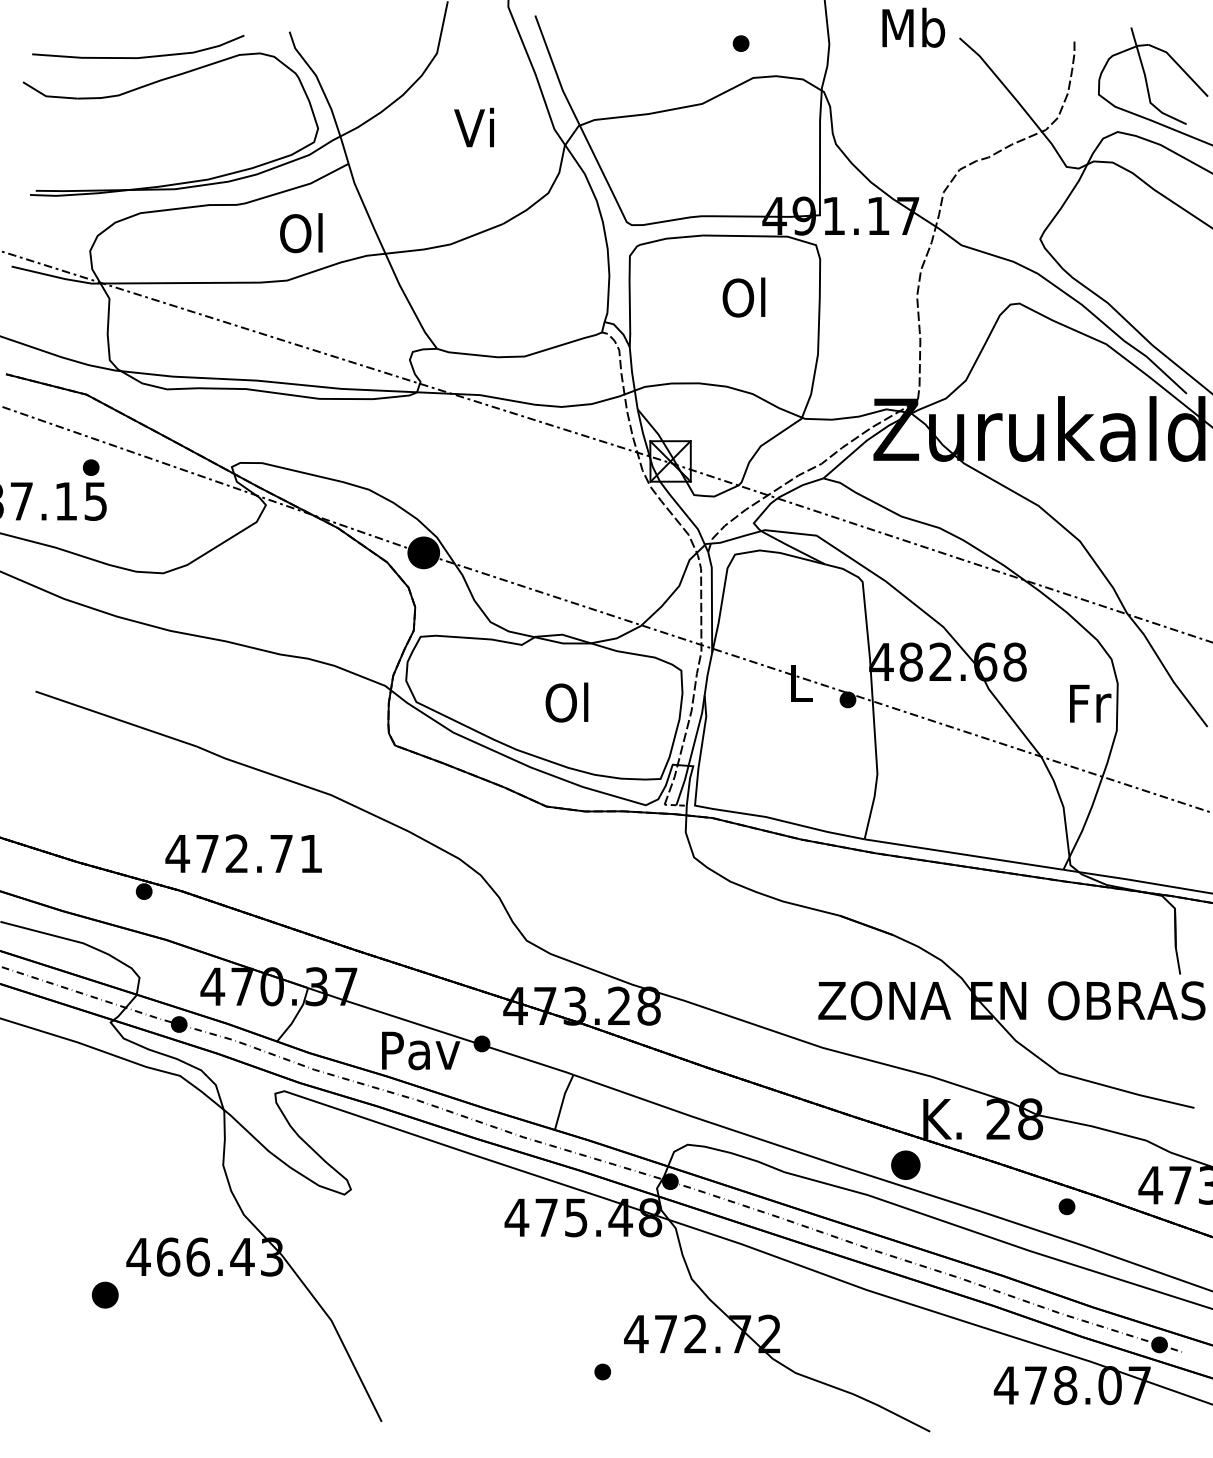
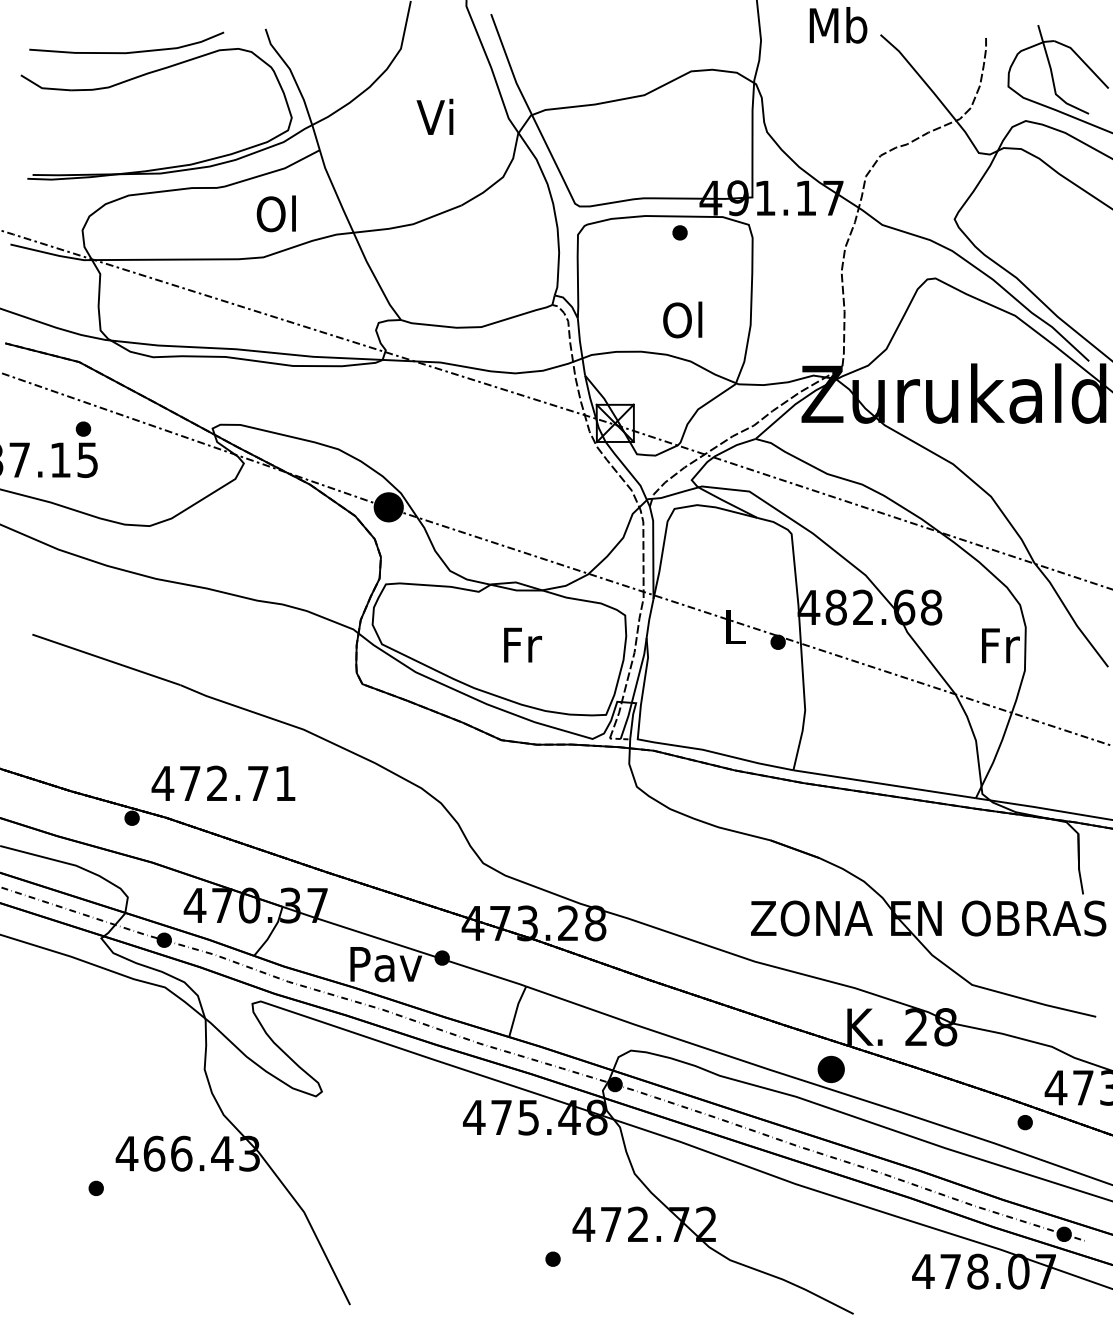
part: (740, 43) -> (679, 232), moved
text: (743, 297) -> (682, 319), moved
text: (568, 702) -> (521, 644), Ol -> Fr
part: (1066, 1206) -> (1024, 1122), moved
part: (104, 1293) -> (95, 1187), size x0.62

